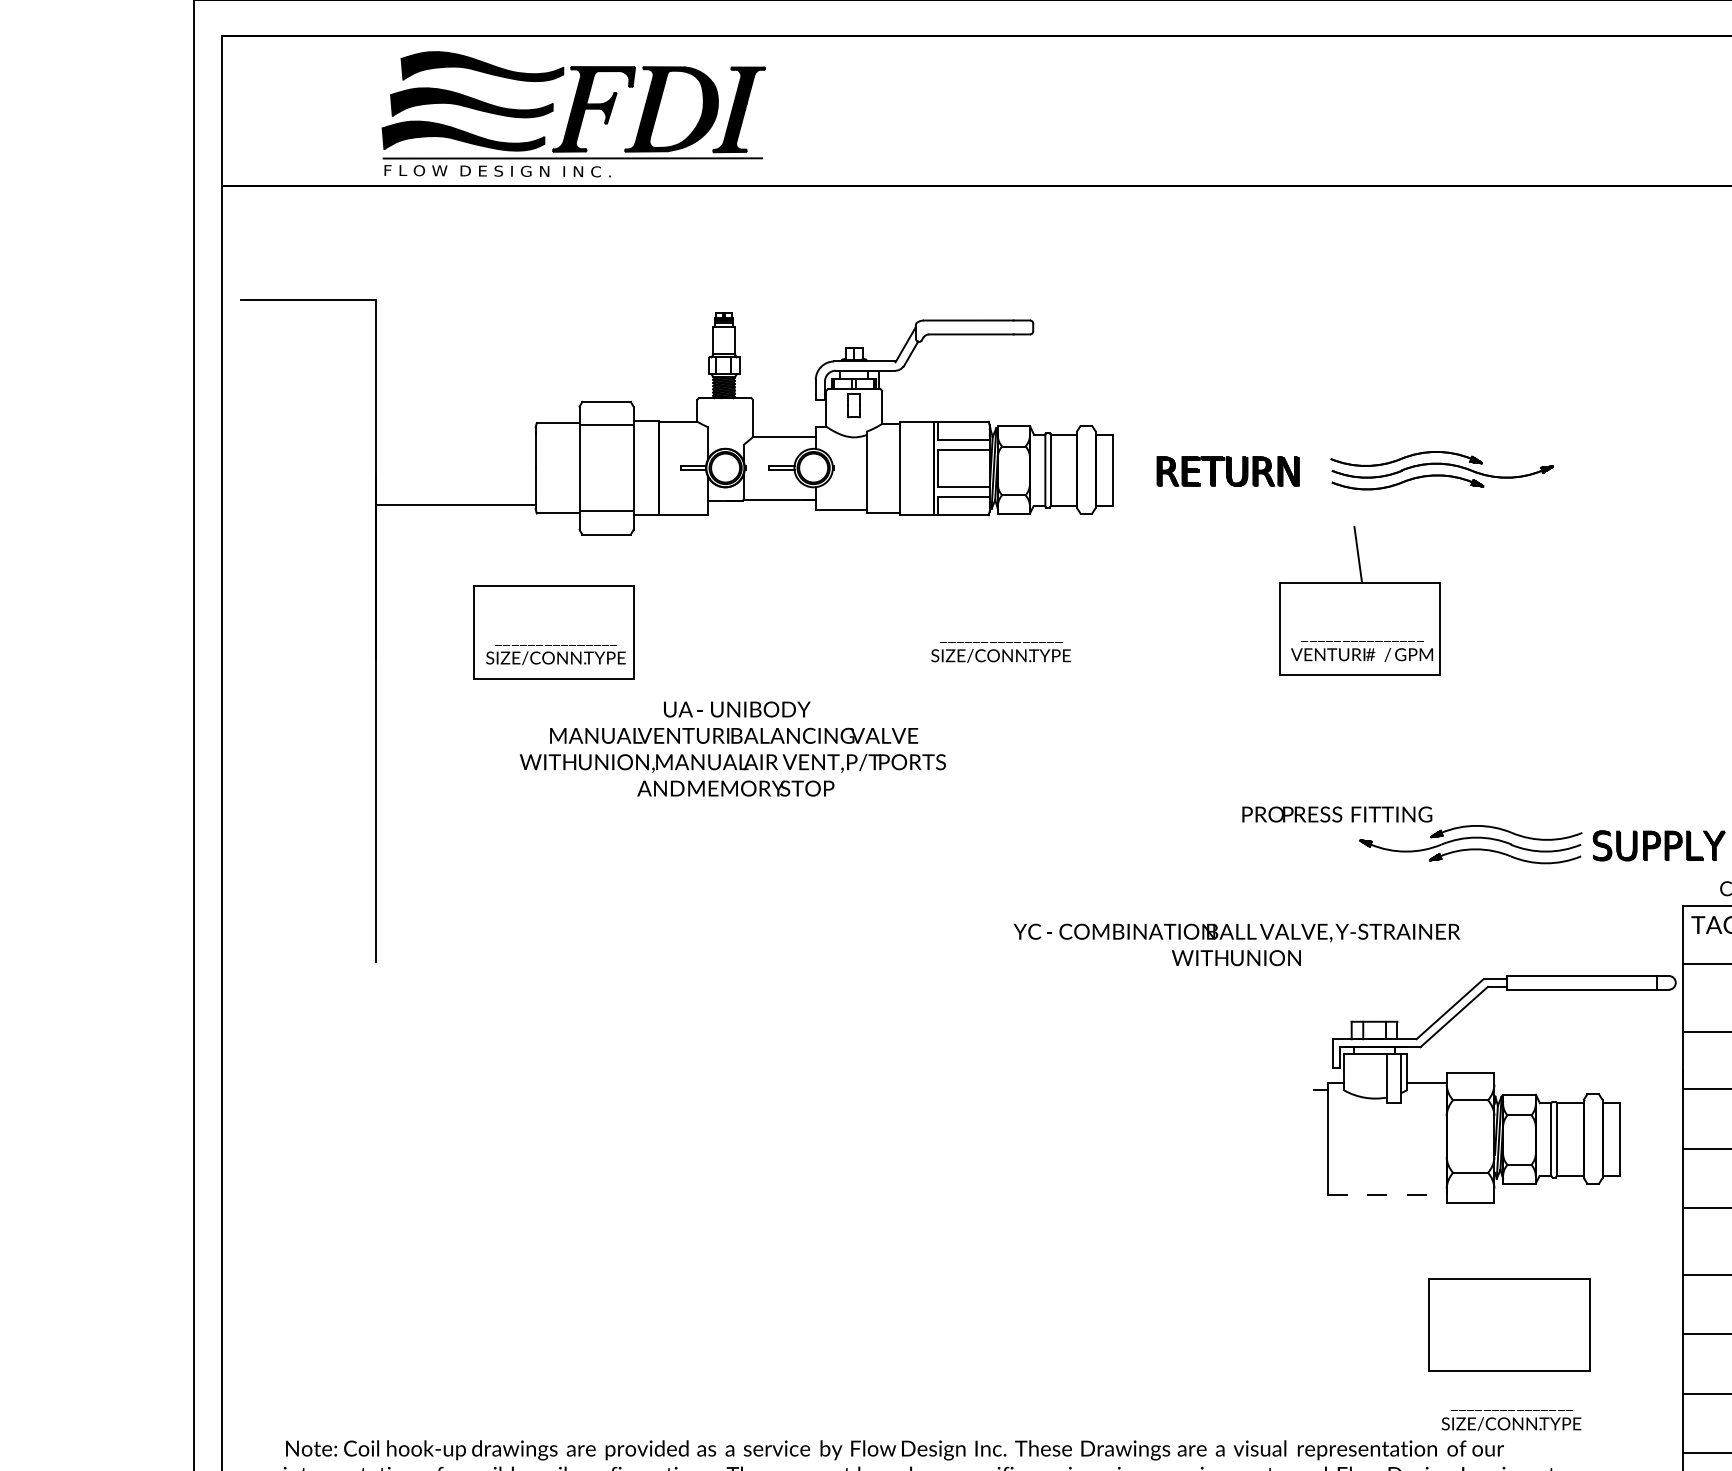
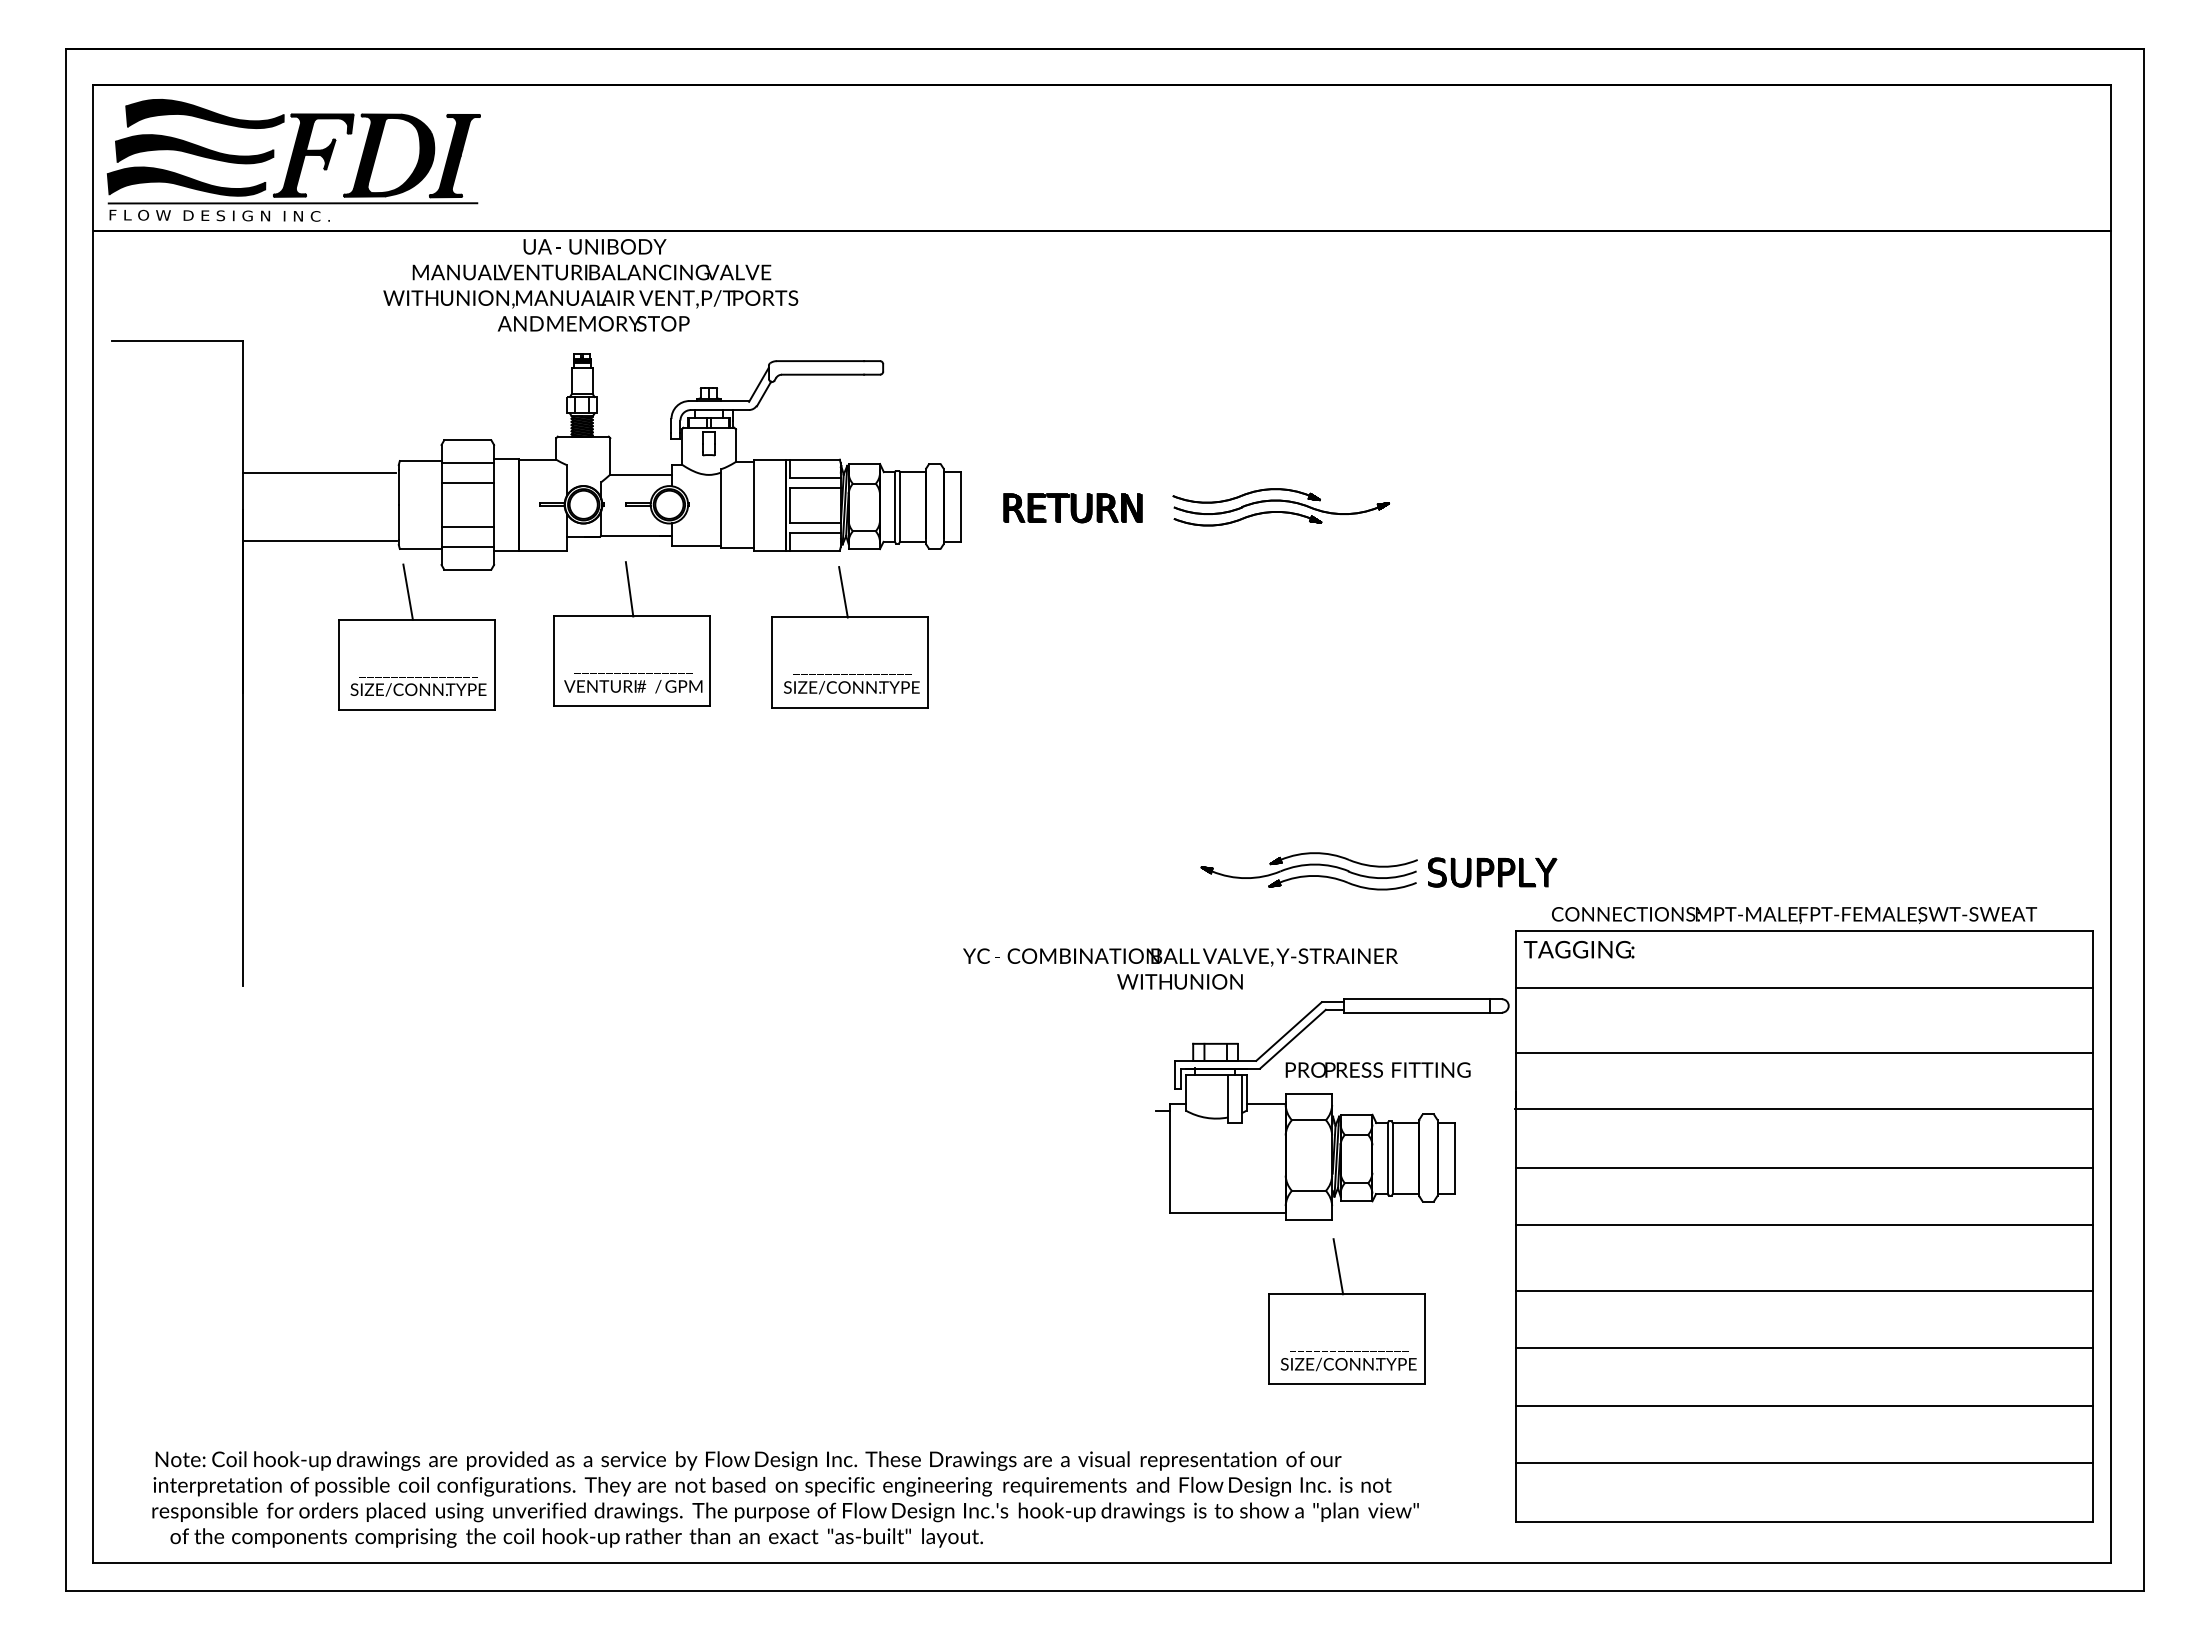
part: (573, 114) -> (293, 160), moved
line: (454, 434) -> (319, 472), added
line: (606, 446) -> (467, 483), added
line: (606, 490) -> (467, 526), added
line: (544, 557) -> (407, 591), added
part: (1360, 600) -> (631, 633), moved
part: (998, 604) -> (849, 637), added
text: (732, 749) -> (590, 285), moved
text: (1336, 813) -> (1377, 1069), moved
text: (1236, 944) -> (1180, 968), moved
line: (1386, 1195) -> (1227, 1212), dashed -> solid
line: (1500, 1250) -> (1338, 1266), added
text: (1511, 1421) -> (1348, 1361), moved

